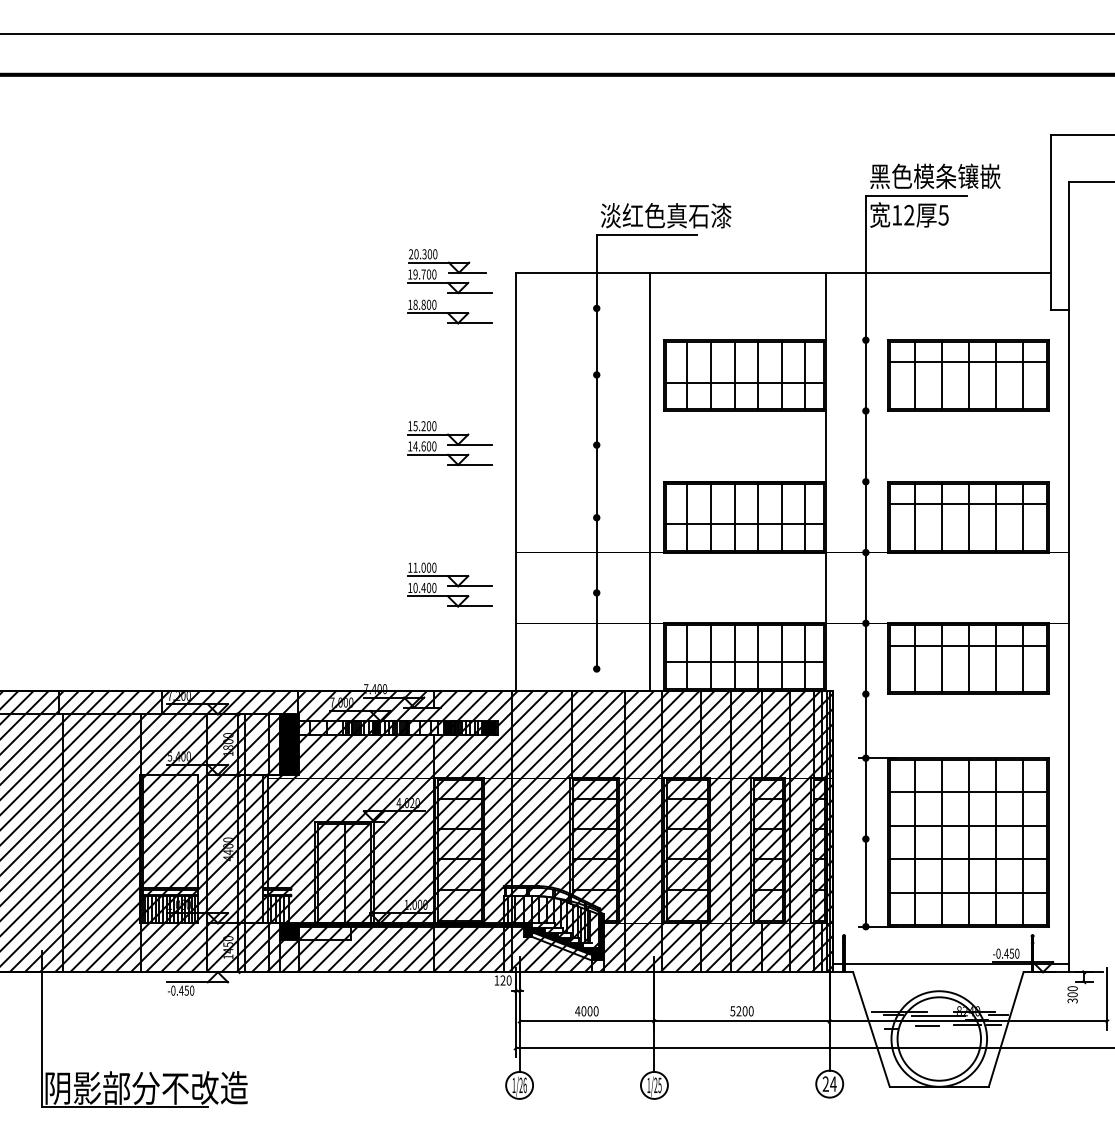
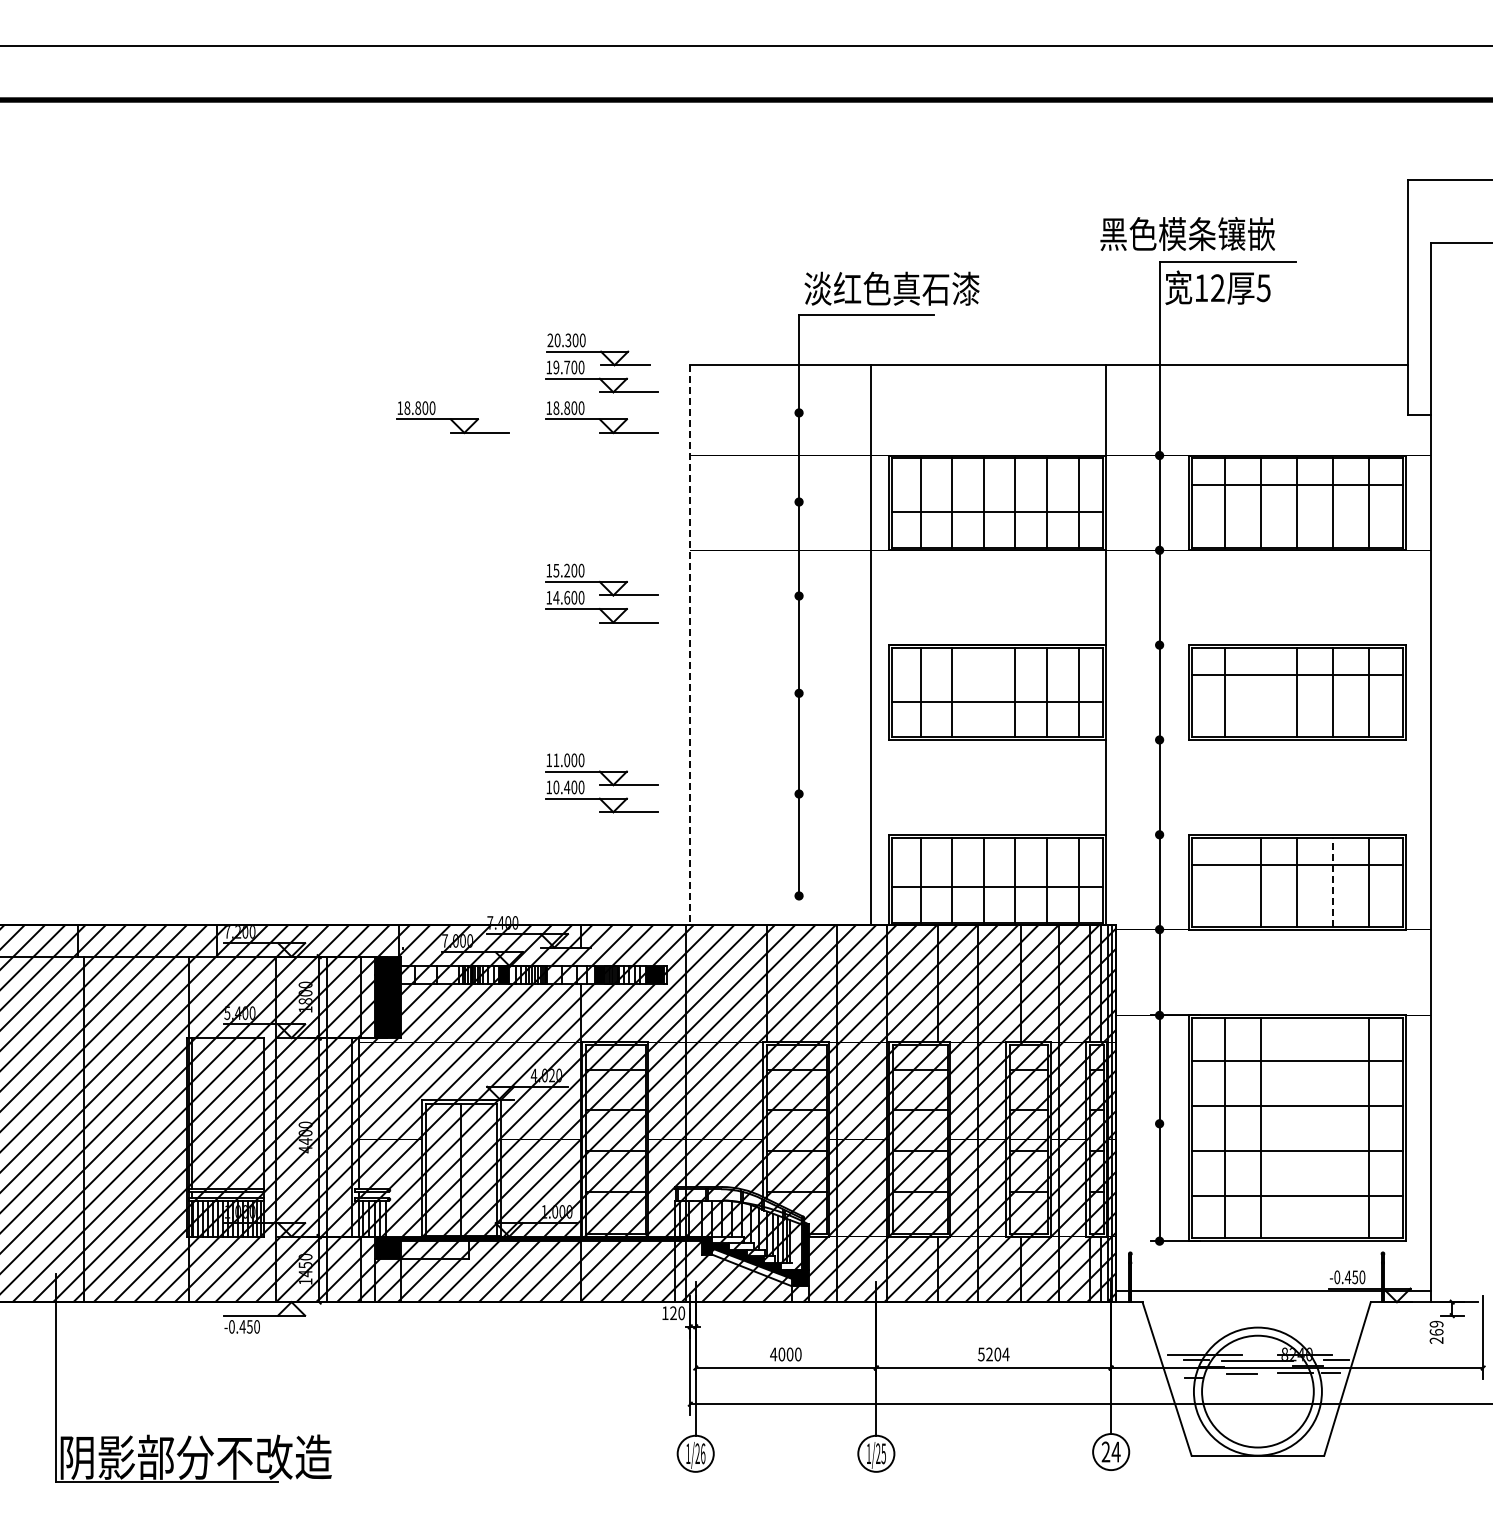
text: (935, 175) -> (1187, 233), moved
part: (338, 311) -> (452, 417), added
line: (515, 482) -> (690, 645), solid -> dashed
line: (734, 517) -> (983, 692), removed
line: (941, 517) -> (1261, 692), removed
line: (914, 658) -> (1224, 881), removed
line: (995, 658) -> (1333, 882), solid -> dashed
line: (968, 842) -> (1297, 1128), removed
line: (995, 842) -> (1333, 1128), removed
text: (1072, 994) -> (1436, 1331), 300 -> 269
text: (750, 1011) -> (1005, 1354), 5200 -> 5204

